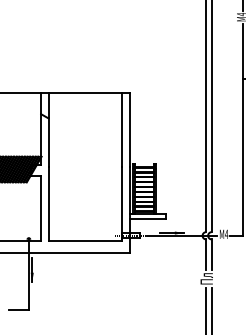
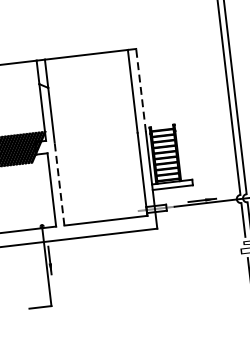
line: (129, 130) -> (140, 90), solid -> dashed
line: (48, 204) -> (59, 184), solid -> dashed

